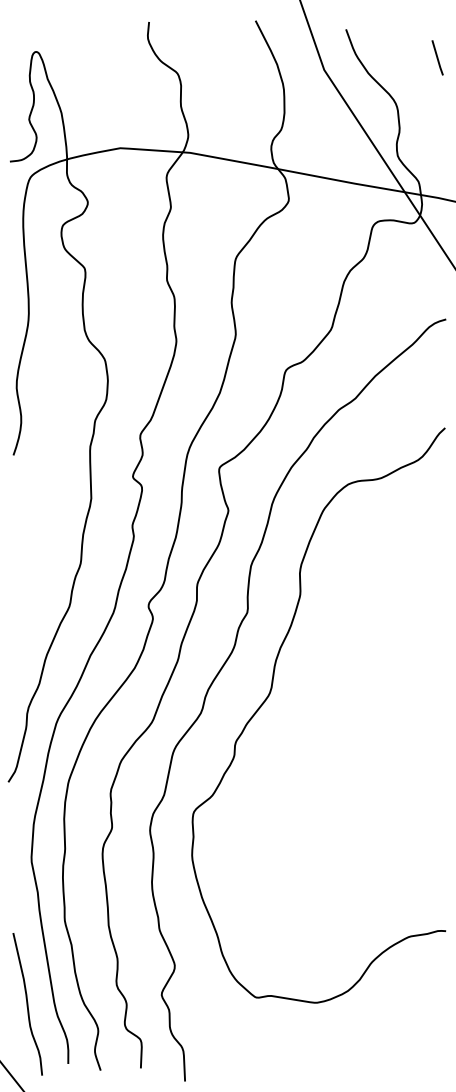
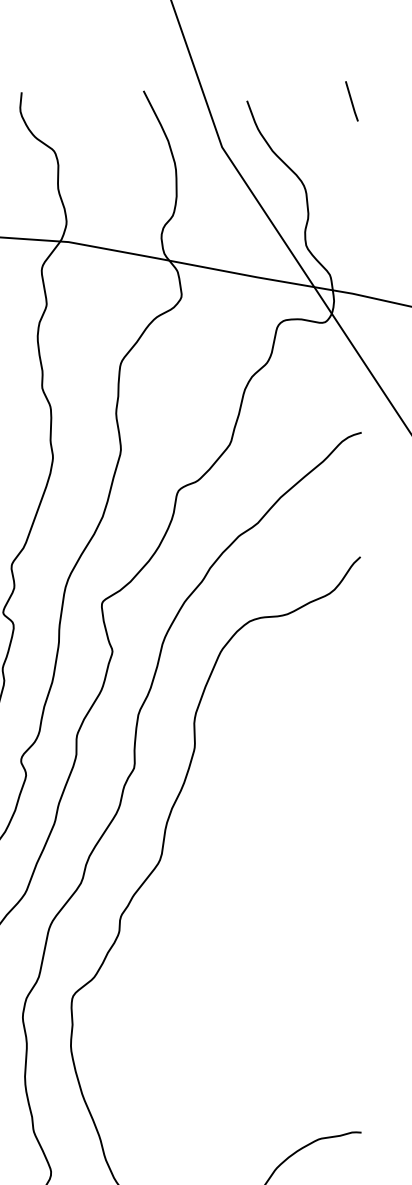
line: (437, 57) -> (351, 100), moved

